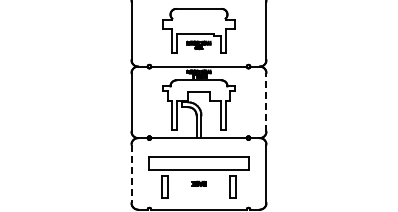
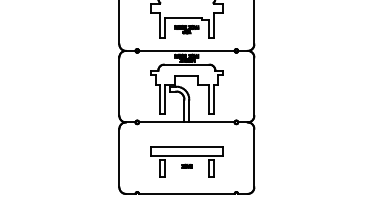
line: (266, 101) -> (254, 85), dashed -> solid
line: (131, 174) -> (119, 158), dashed -> solid
part: (198, 177) -> (186, 161), size x0.71

